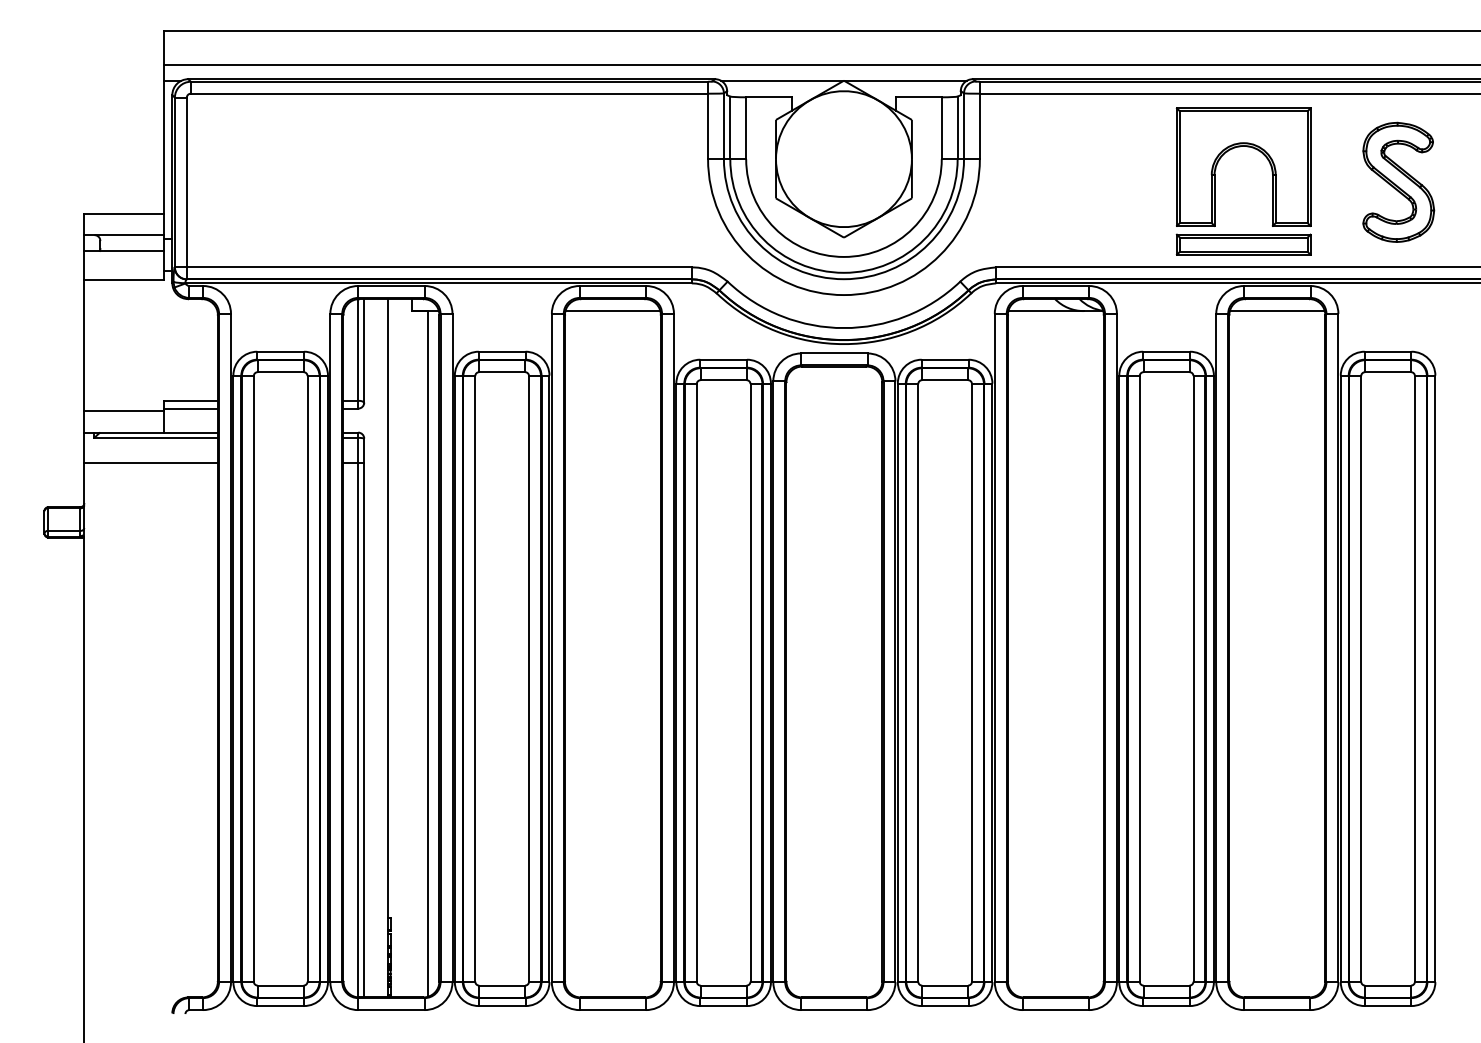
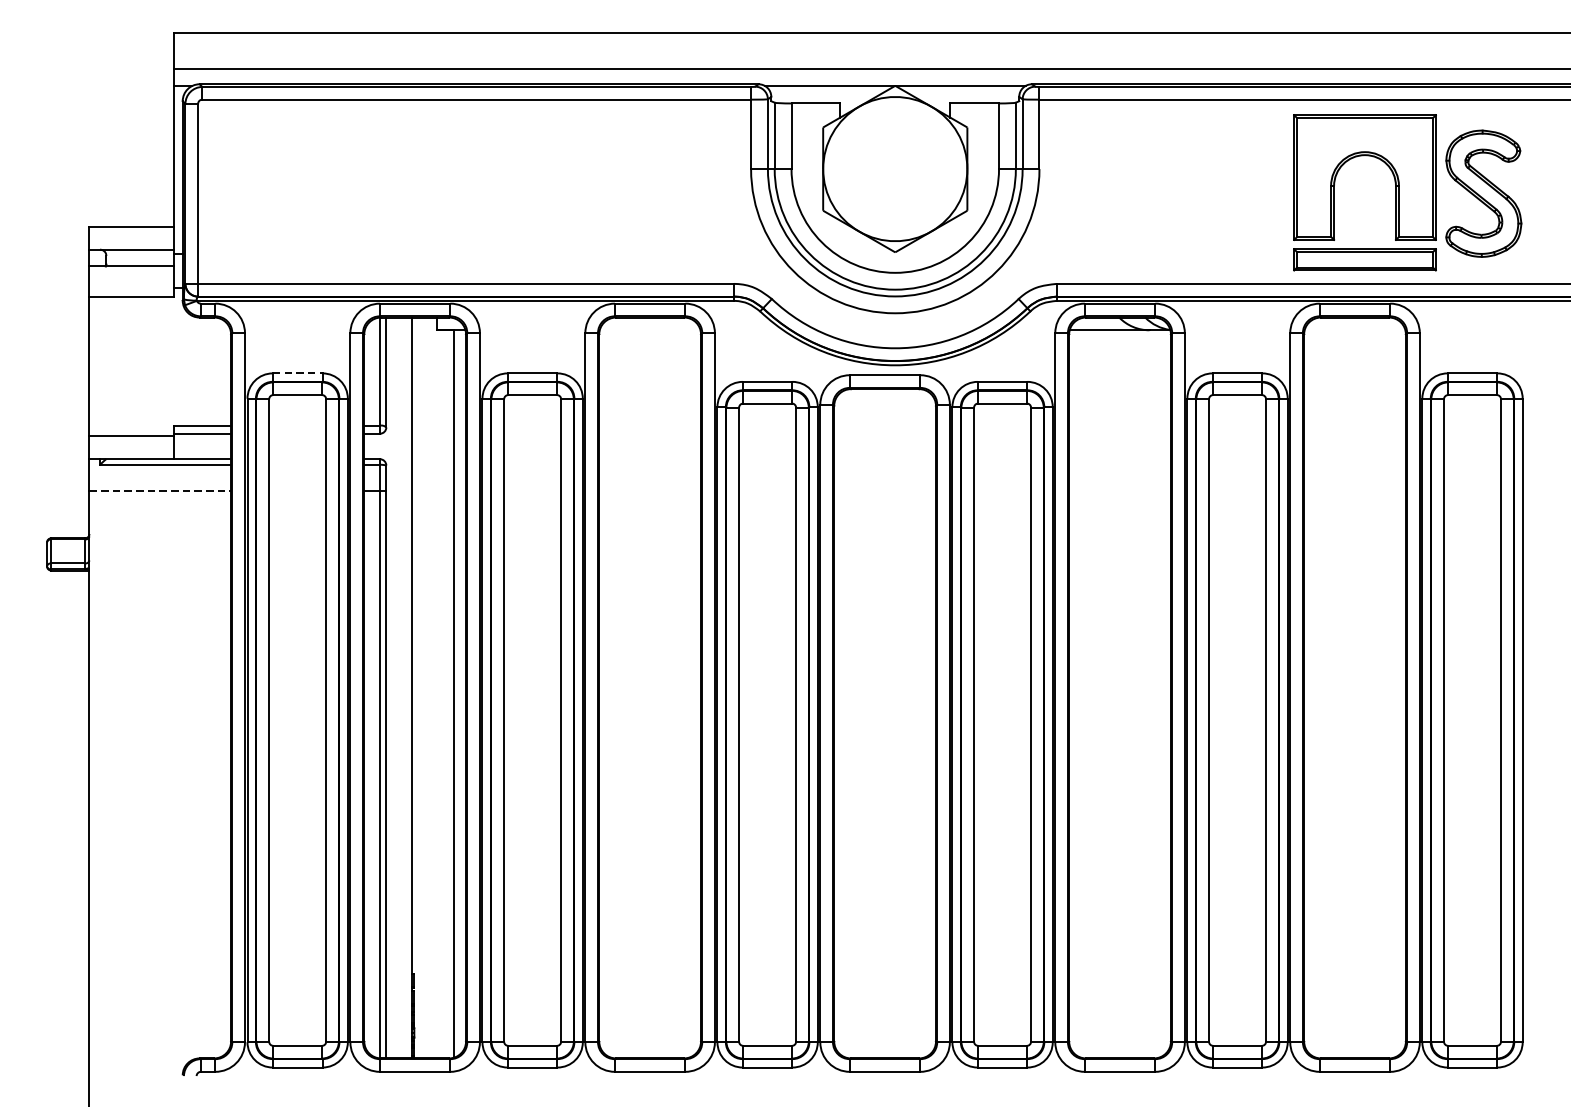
part: (1215, 181) -> (1335, 192), moved
line: (612, 311) -> (649, 330), removed
line: (1276, 311) -> (1354, 330), removed
line: (281, 351) -> (298, 373), solid -> dashed
line: (151, 463) -> (160, 491), solid -> dashed

